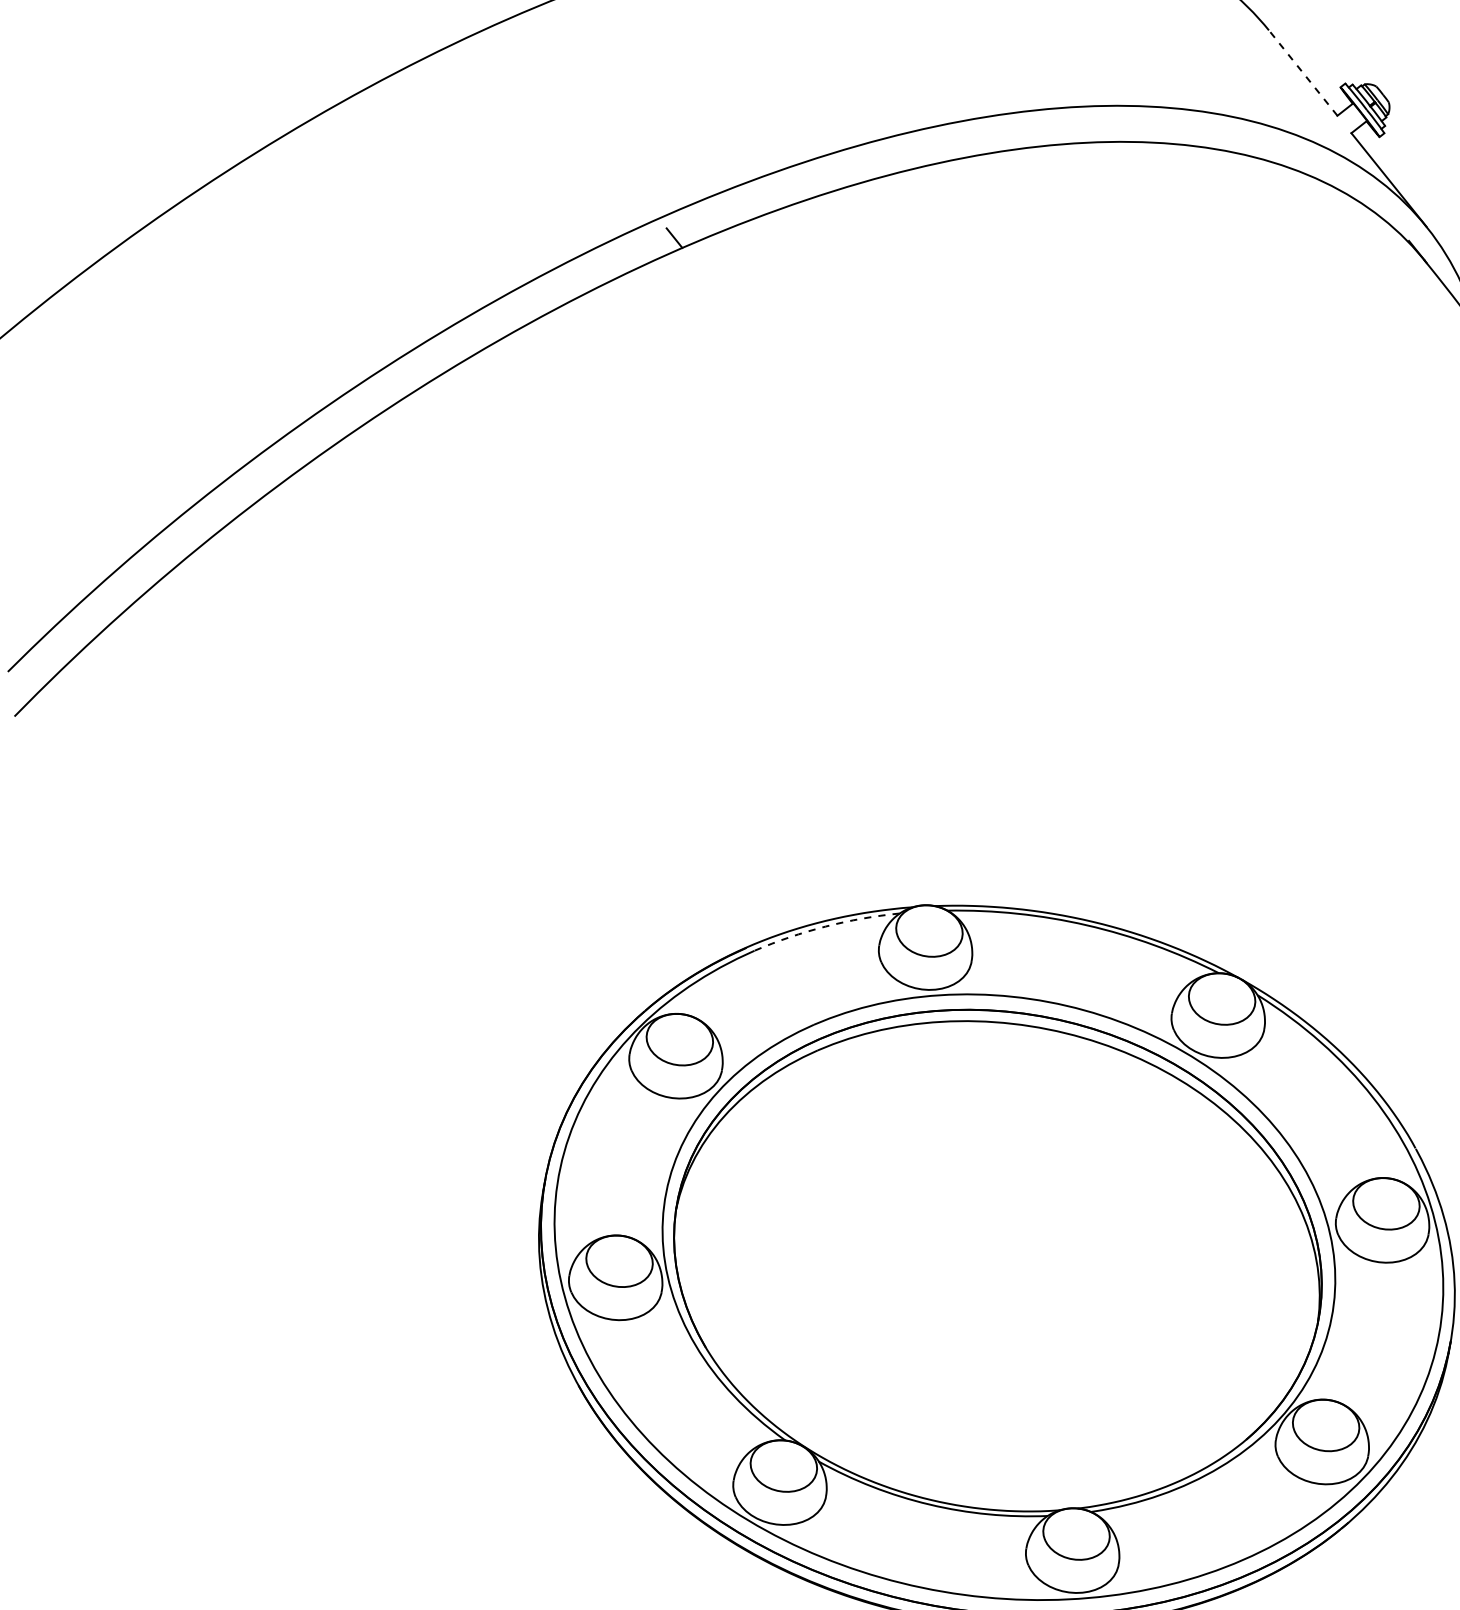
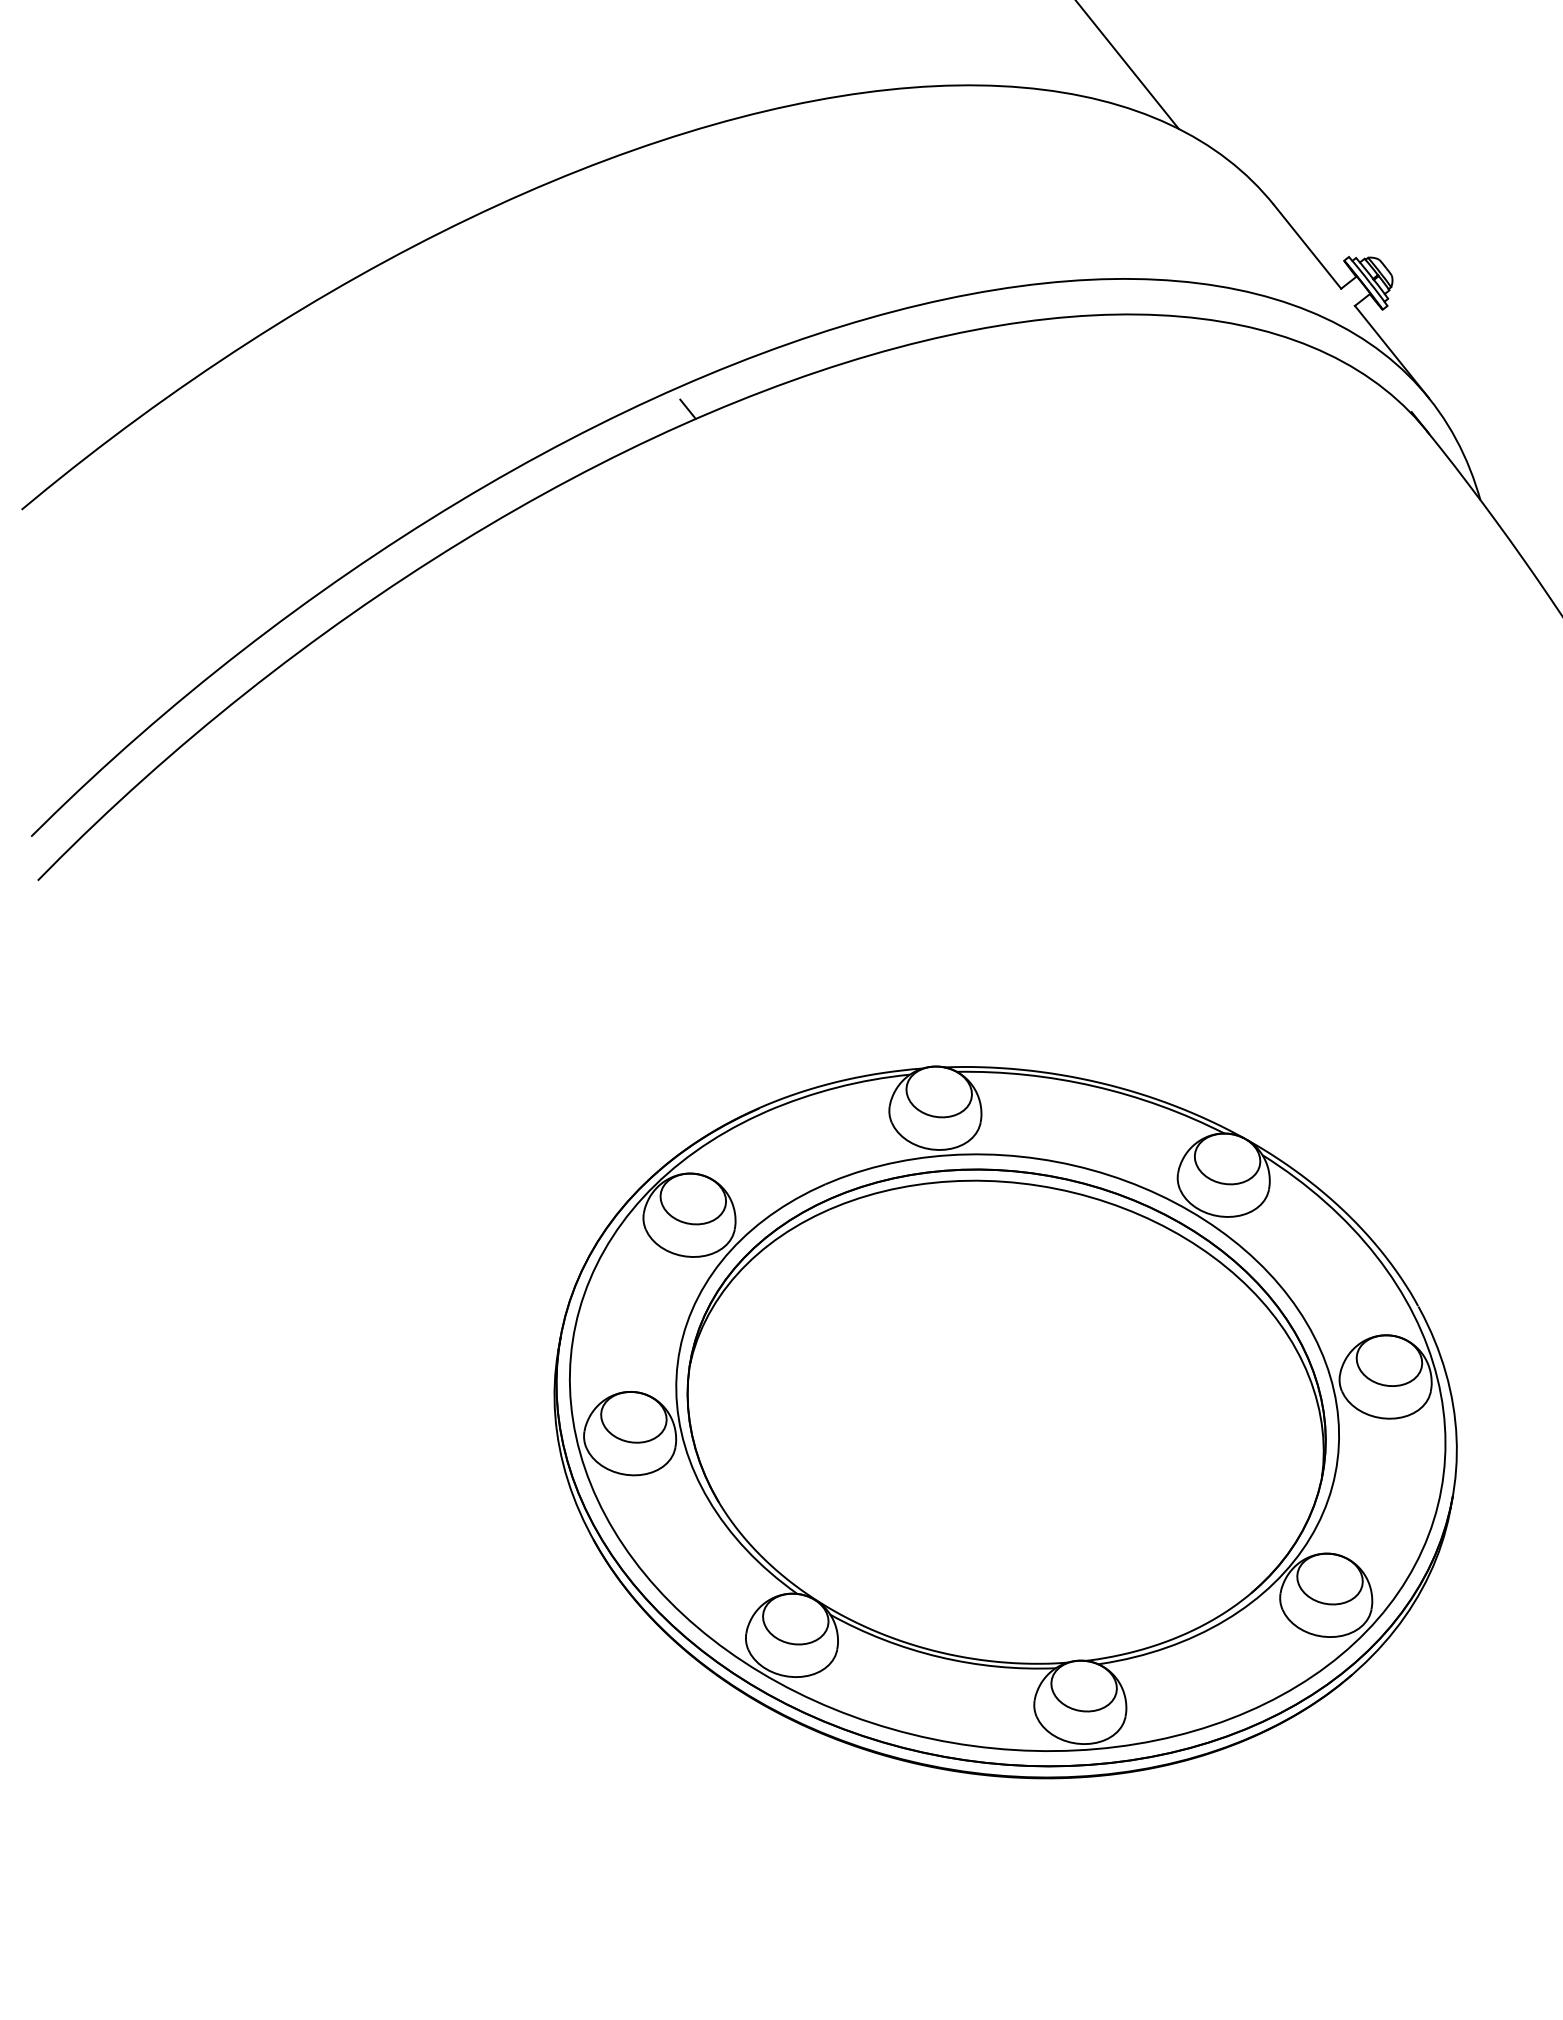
line: (1303, 72) -> (1307, 246), dashed -> solid
arc: (825, 926) -> (836, 1087), dashed -> solid

